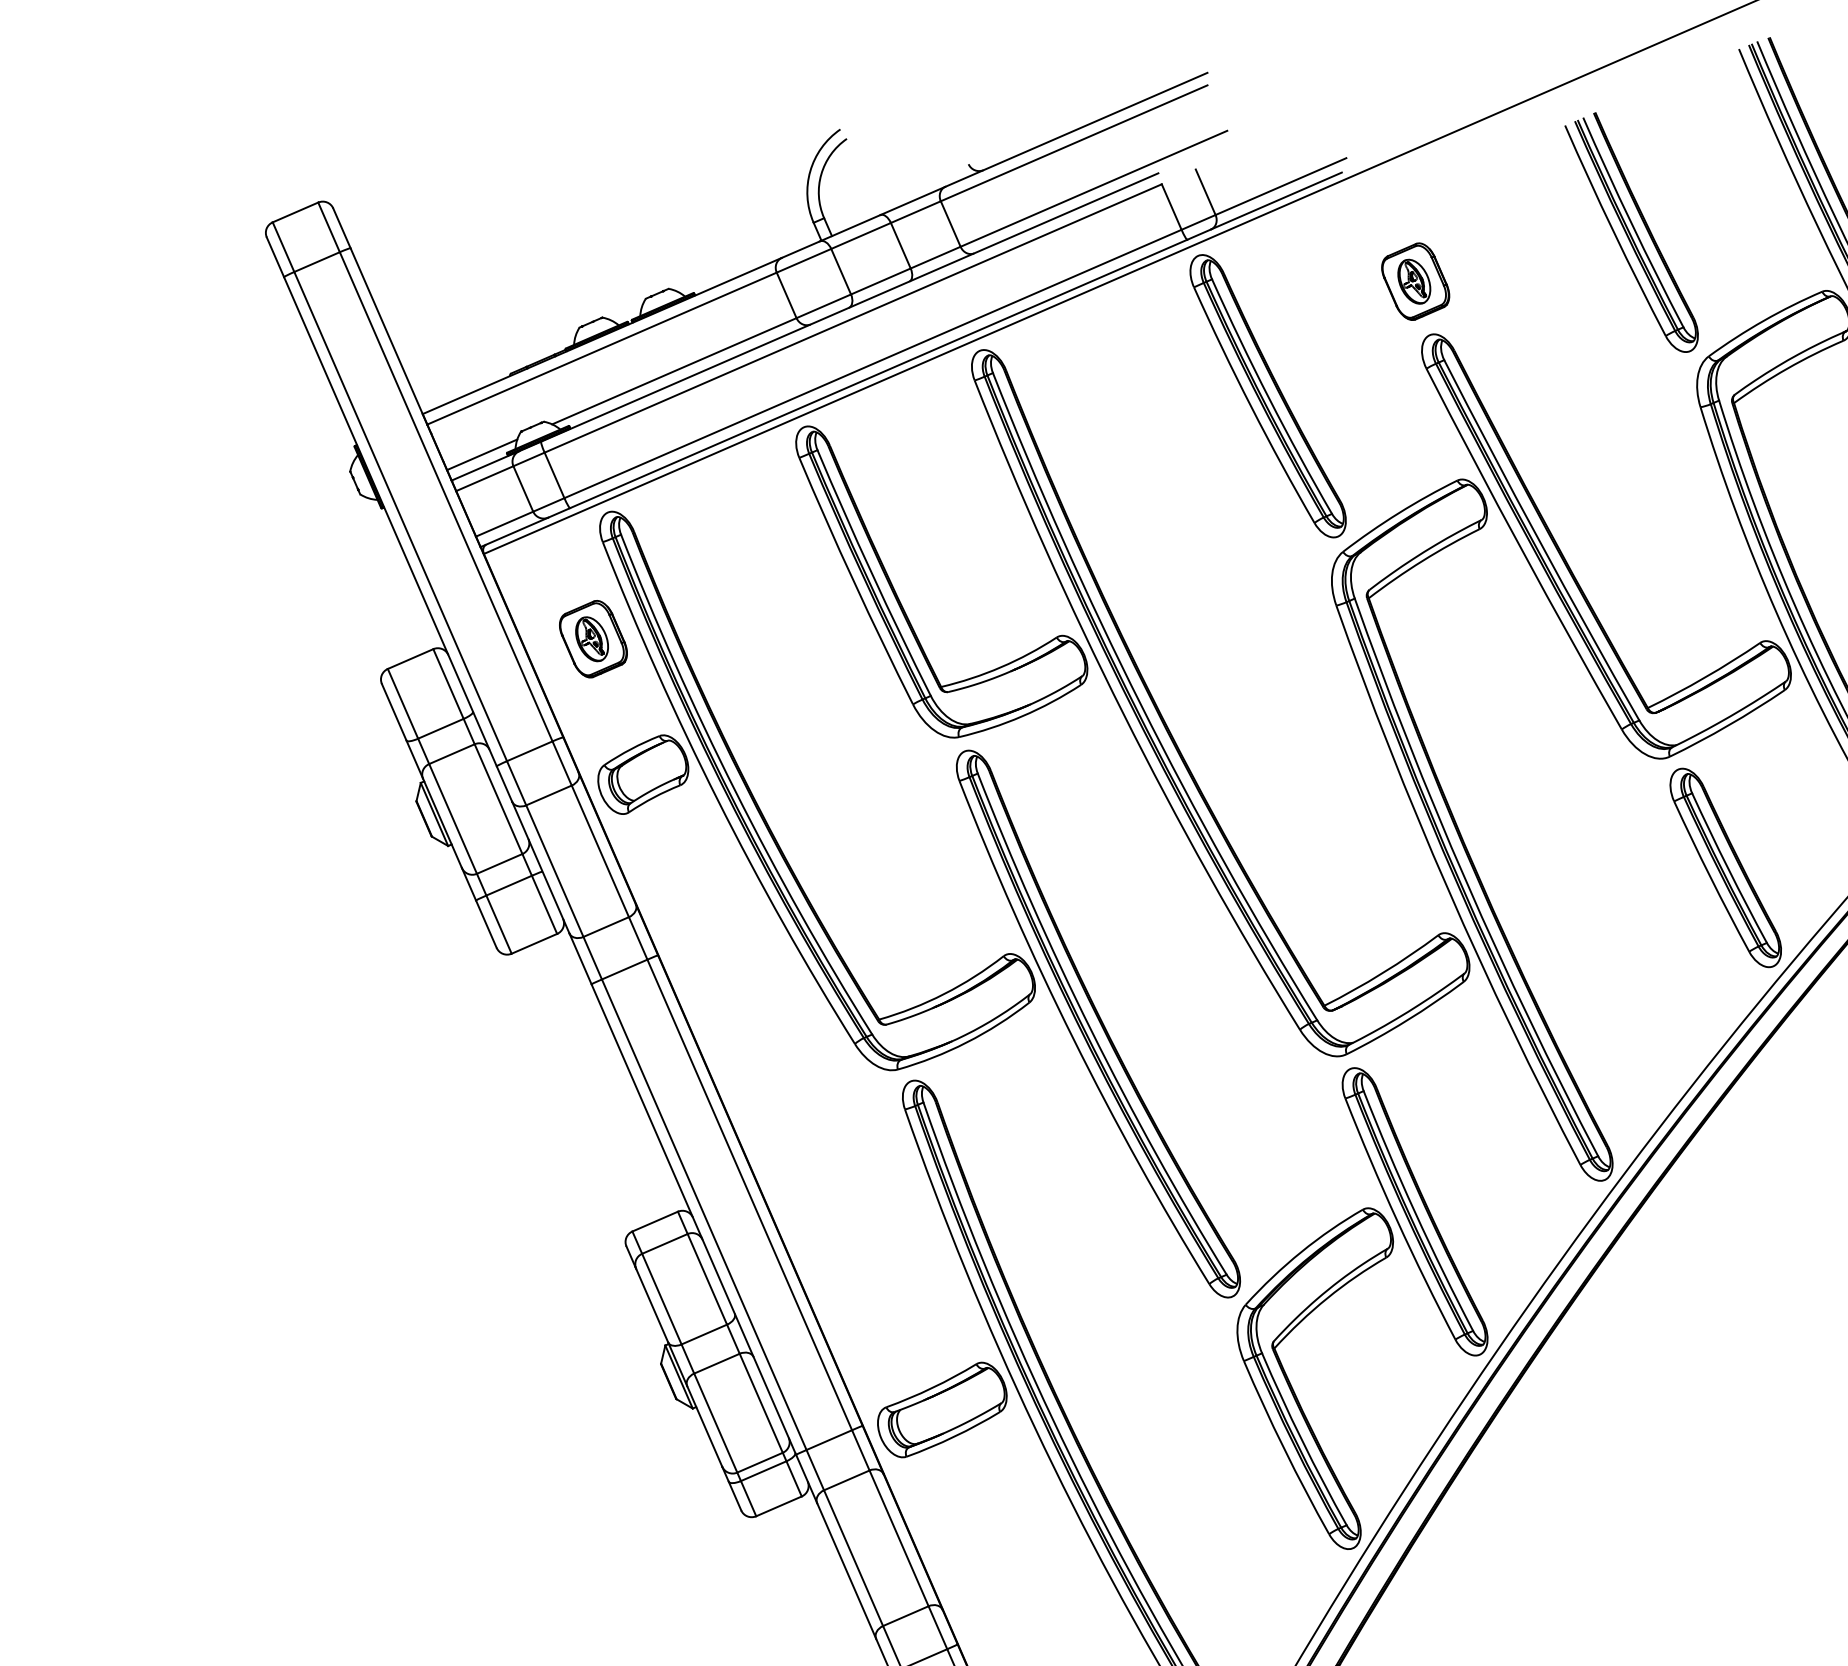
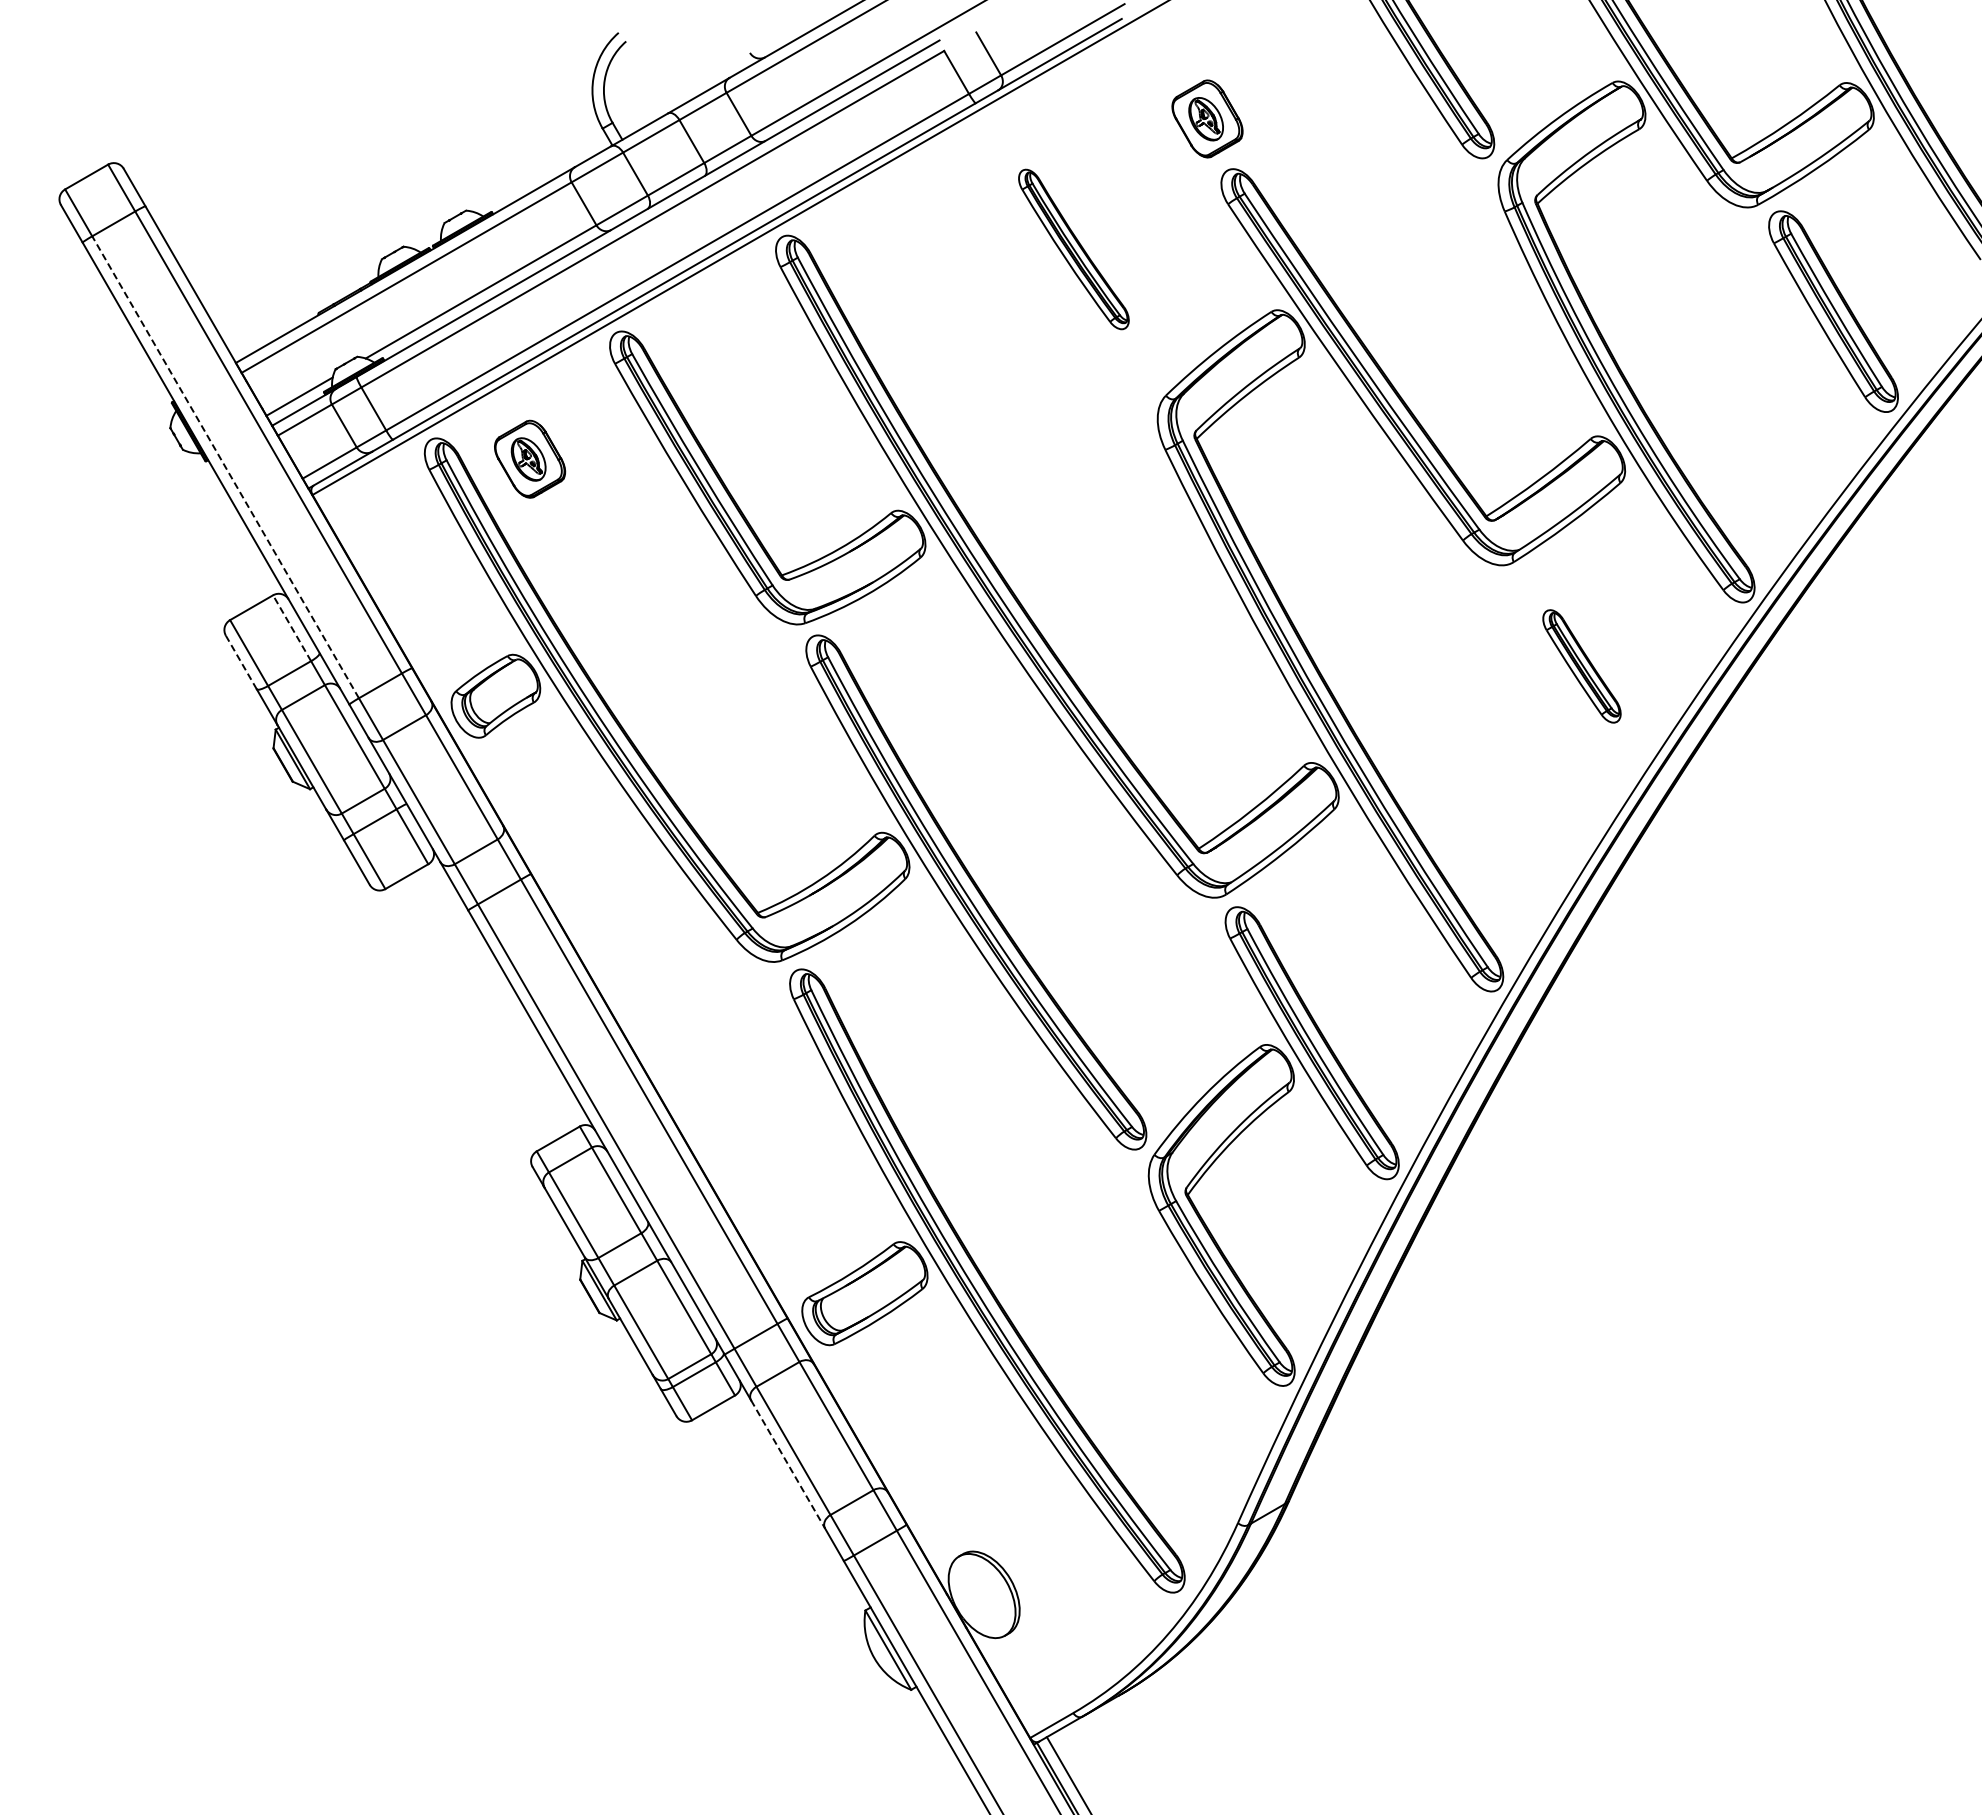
part: (1267, 396) -> (1073, 249), size x0.6
line: (400, 516) -> (225, 467), solid -> dashed
part: (594, 638) -> (530, 458), moved
line: (448, 683) -> (291, 627), solid -> dashed
line: (394, 712) -> (241, 662), solid -> dashed
part: (1725, 868) -> (1581, 666), size x0.6
line: (847, 1571) -> (788, 1464), solid -> dashed

